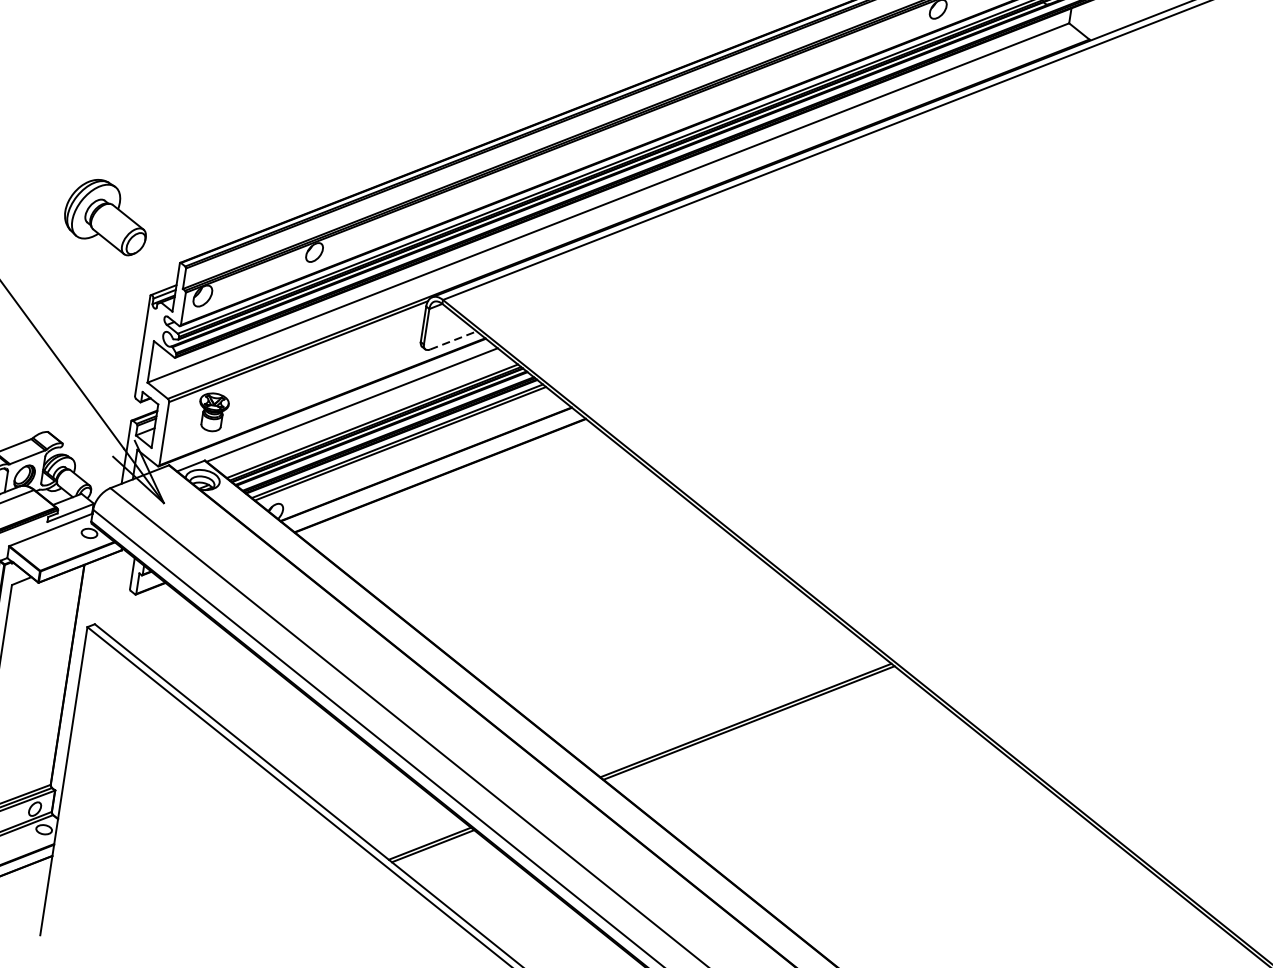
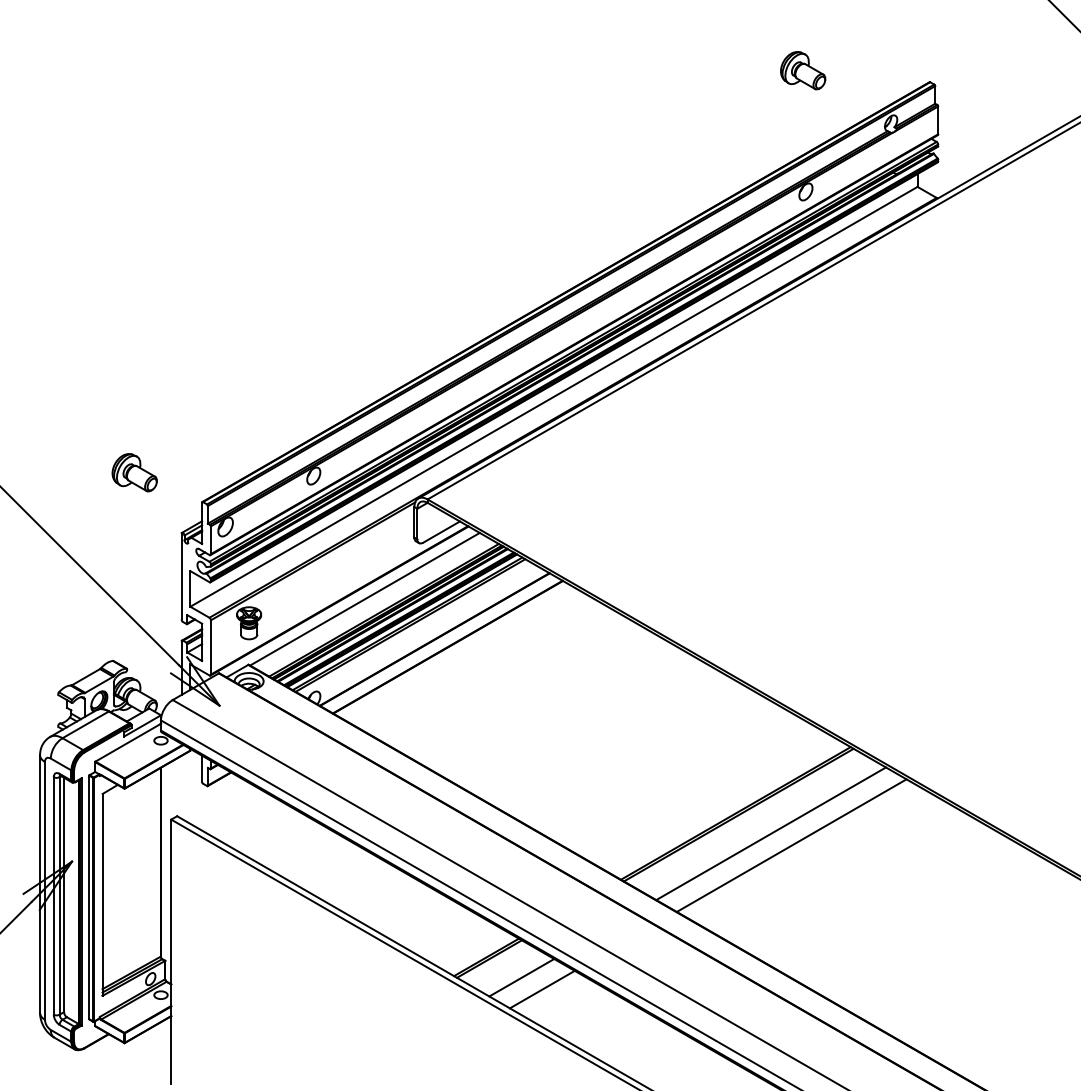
part: (106, 216) -> (134, 472), size x0.62
line: (454, 339) -> (442, 531), dashed -> solid
line: (782, 750) -> (770, 833), added
line: (805, 767) -> (791, 845), added
line: (467, 873) -> (521, 977), added
line: (488, 890) -> (541, 989), added

